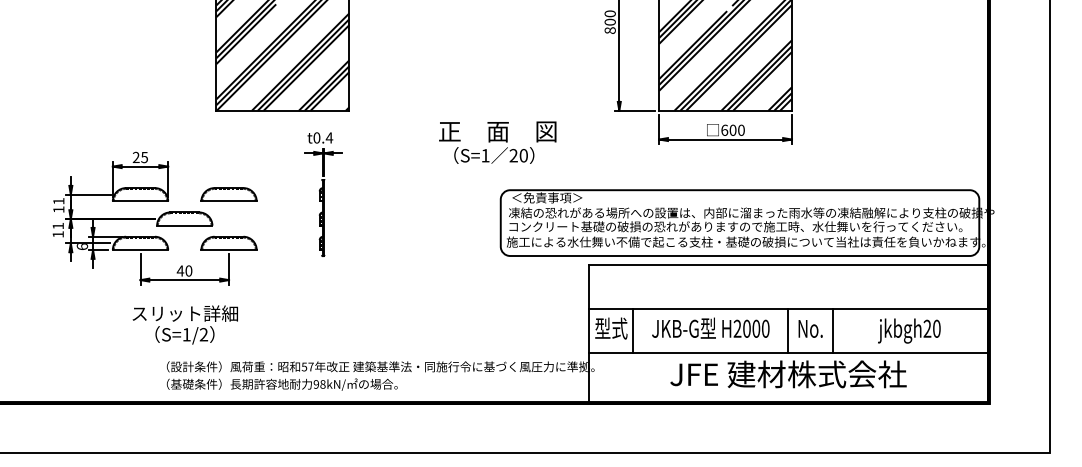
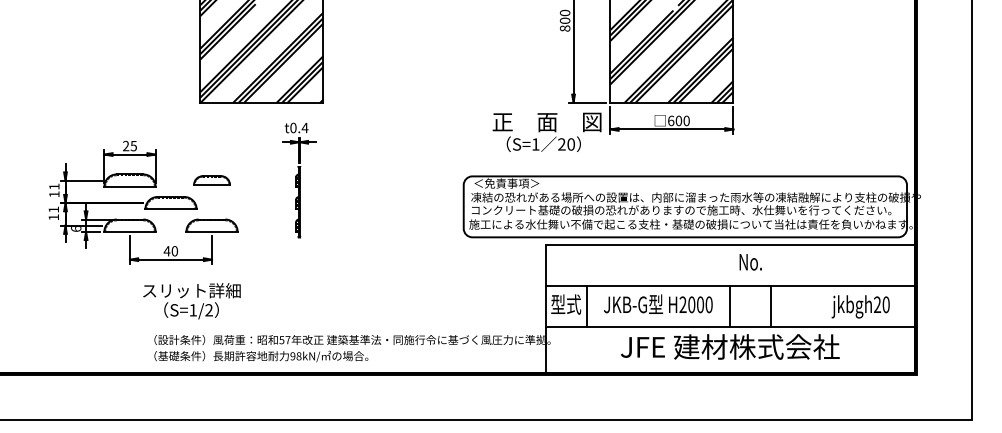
text: (497, 142) -> (546, 132), moved
part: (228, 194) -> (211, 180), size x0.7
text: (184, 324) -> (191, 300), moved
text: (810, 328) -> (750, 261), moved
text: (909, 330) -> (860, 306), moved

